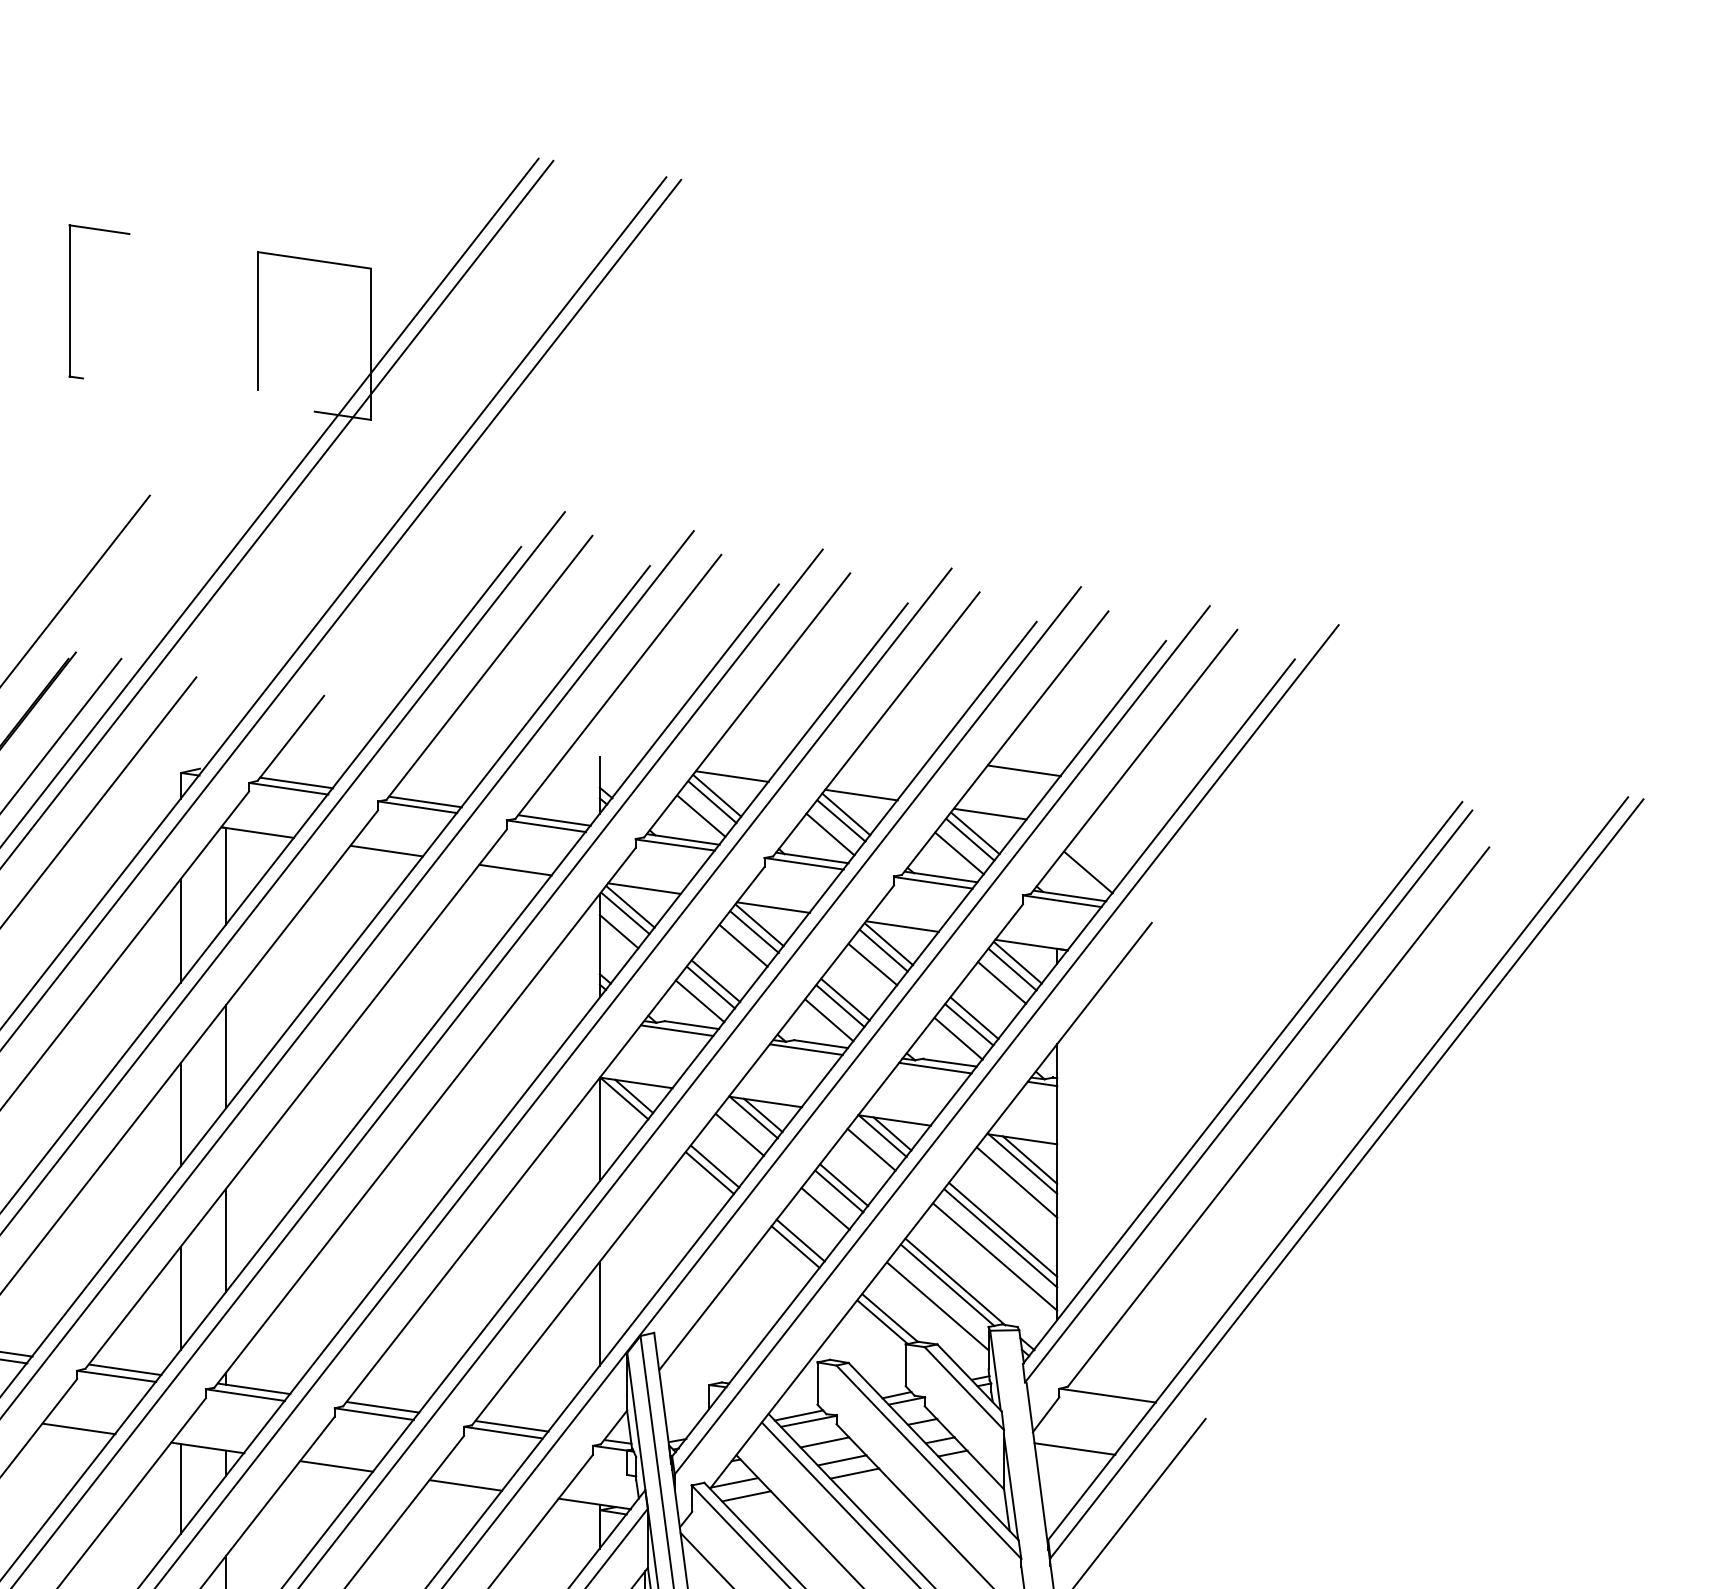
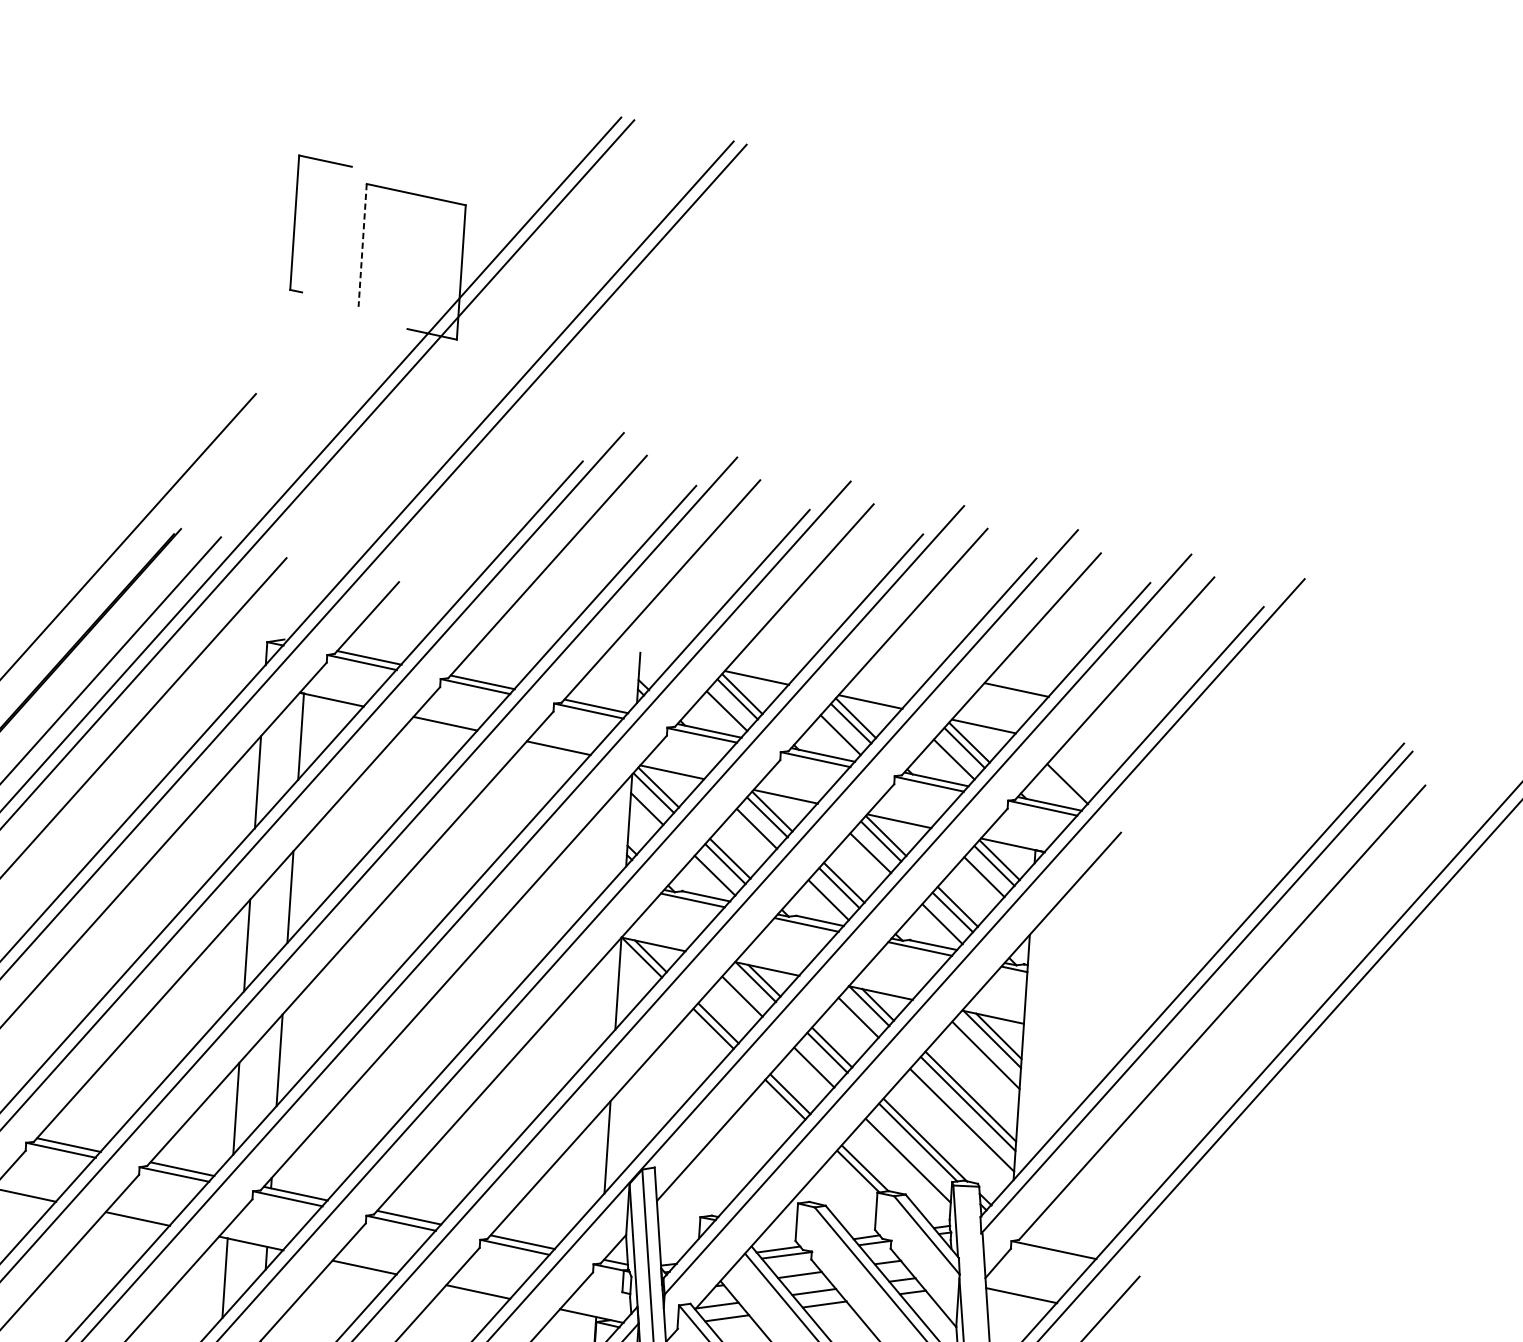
part: (70, 301) -> (295, 223), moved
line: (258, 321) -> (362, 245), solid -> dashed

